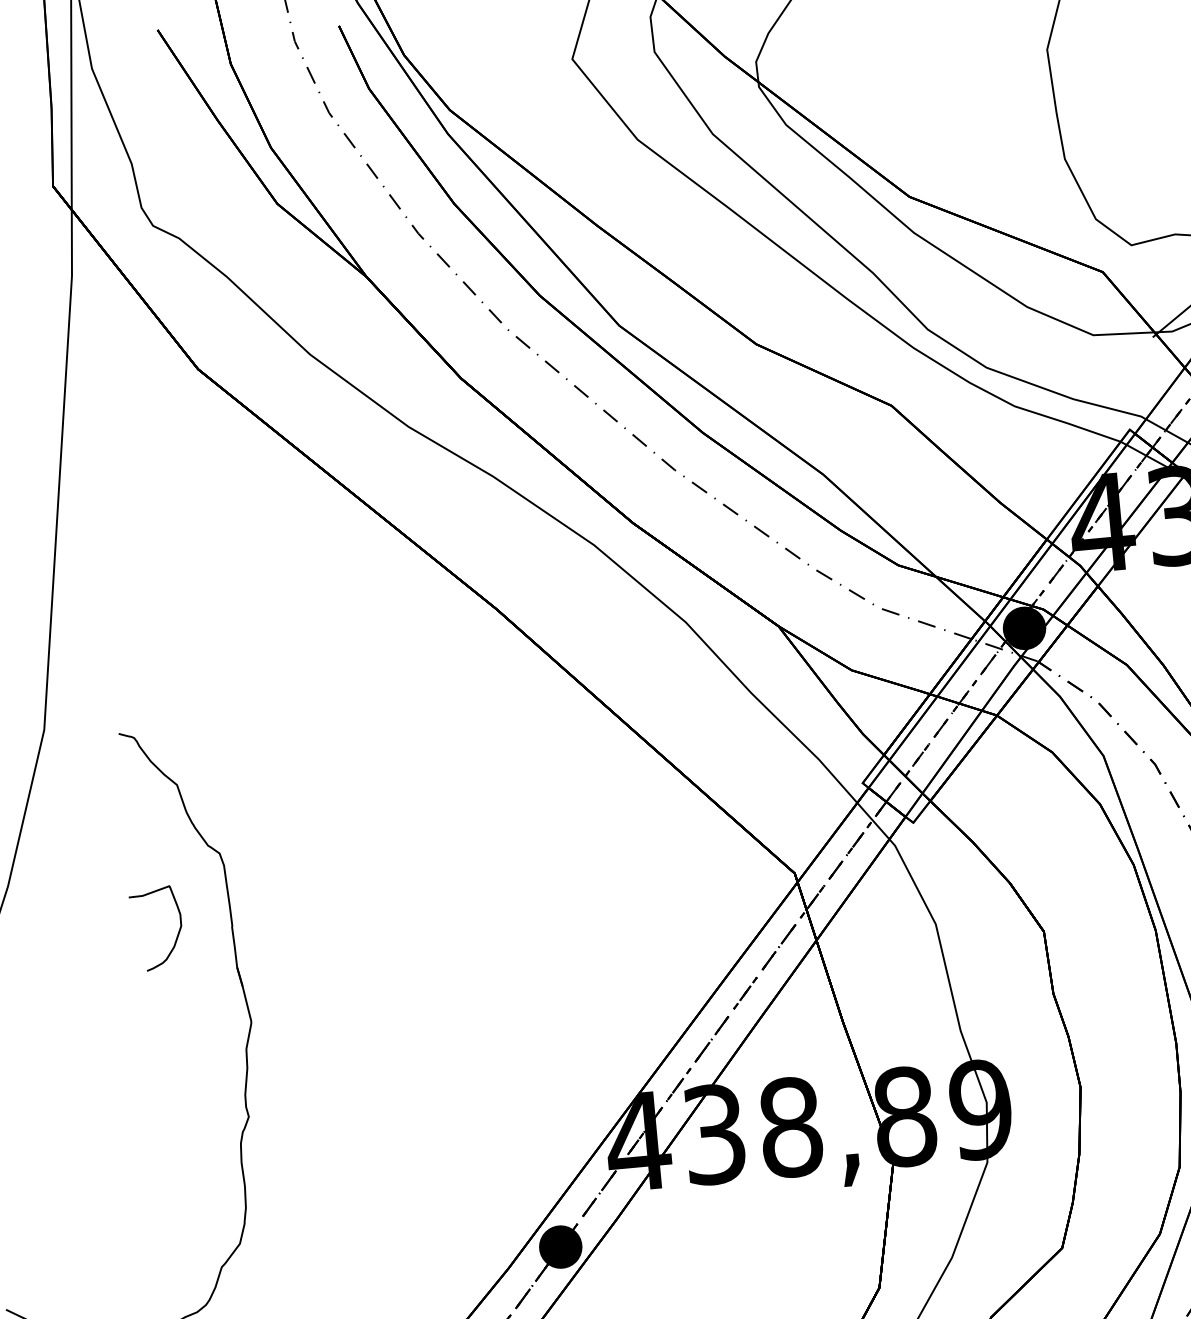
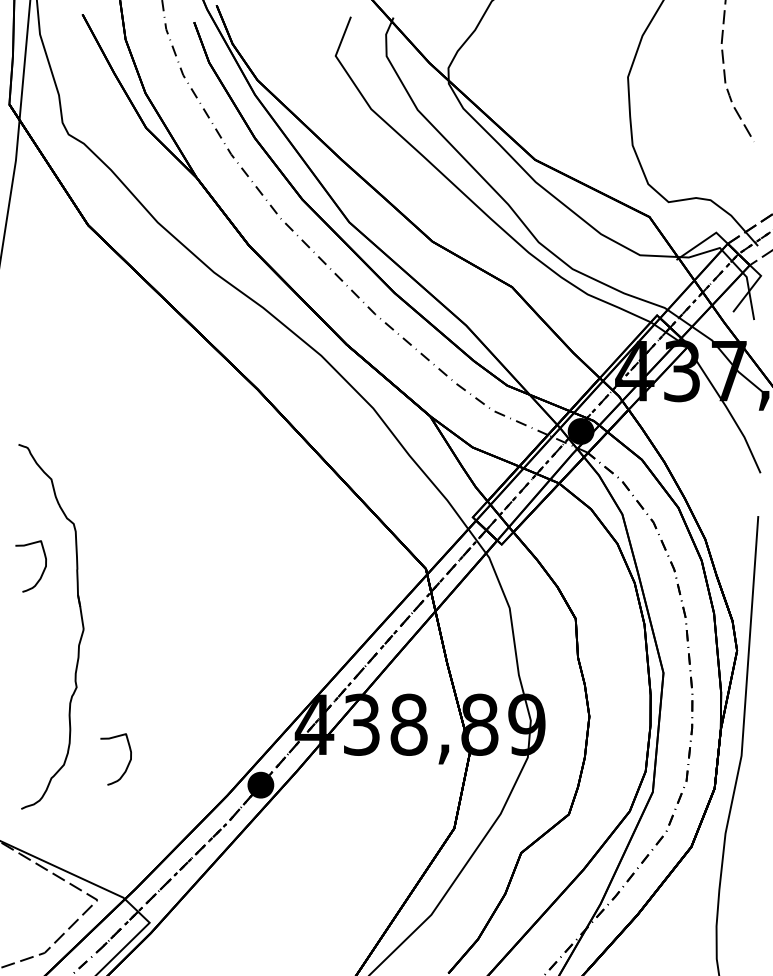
curve: (342, 1233) -> (127, 764), added

